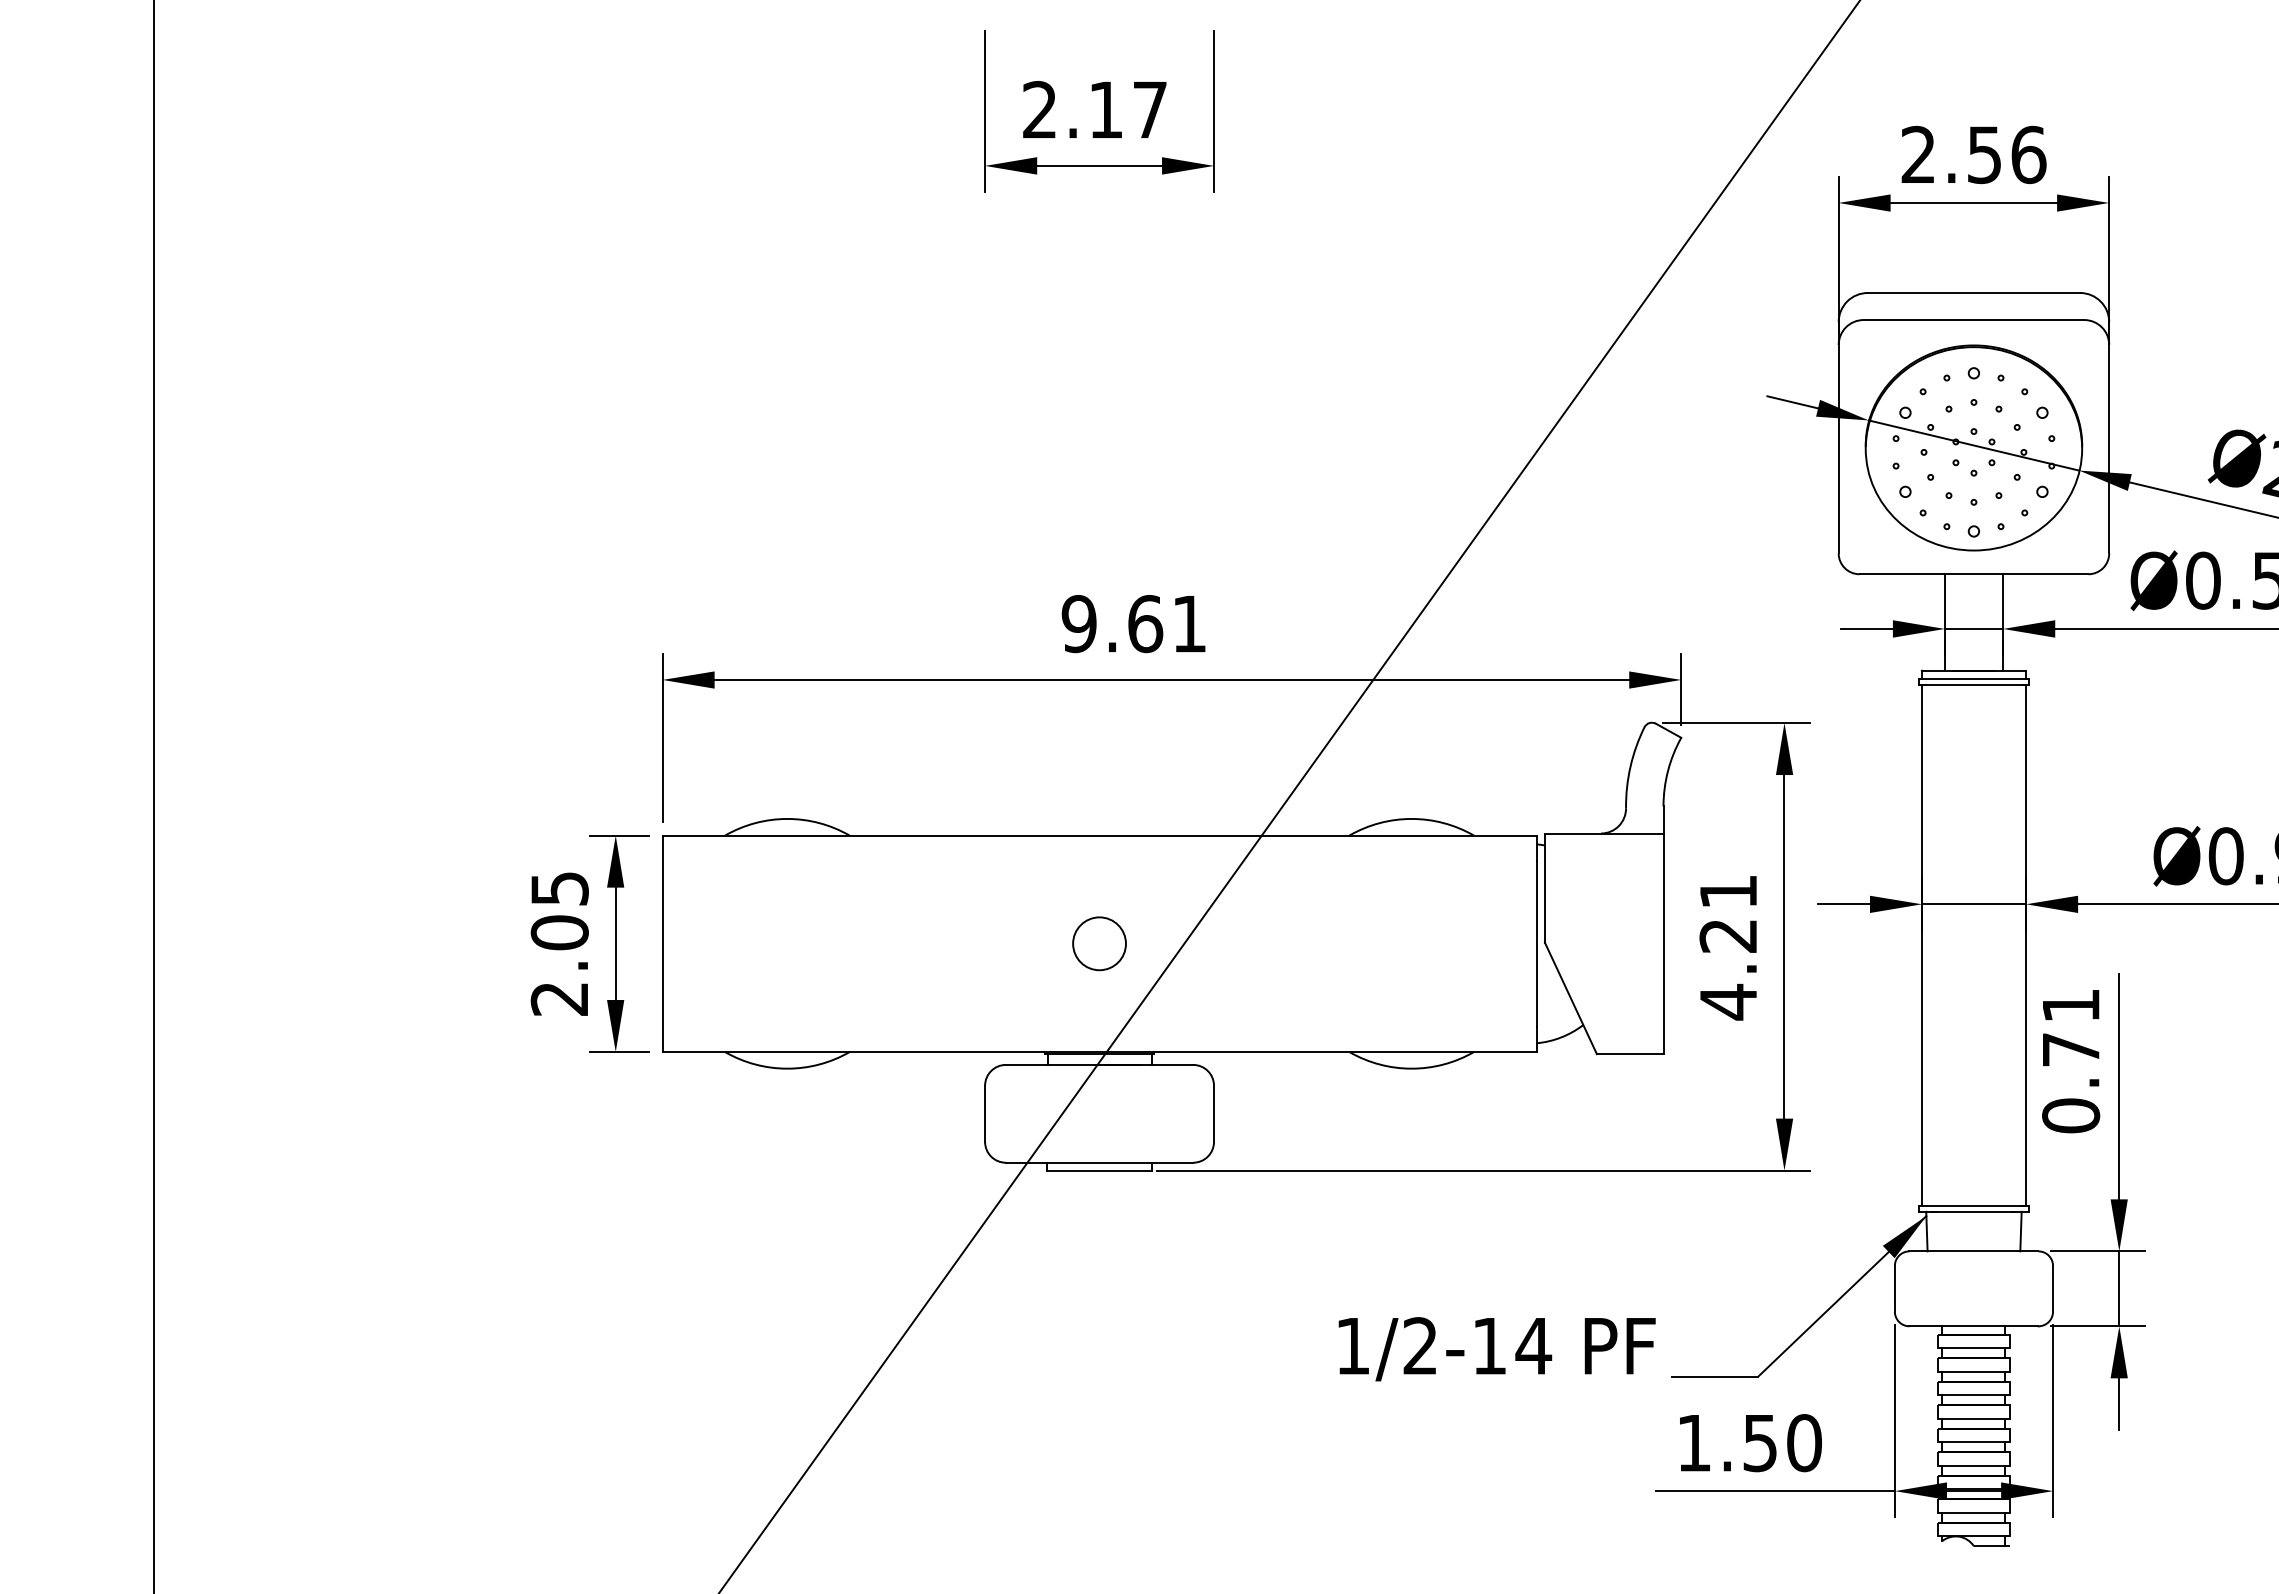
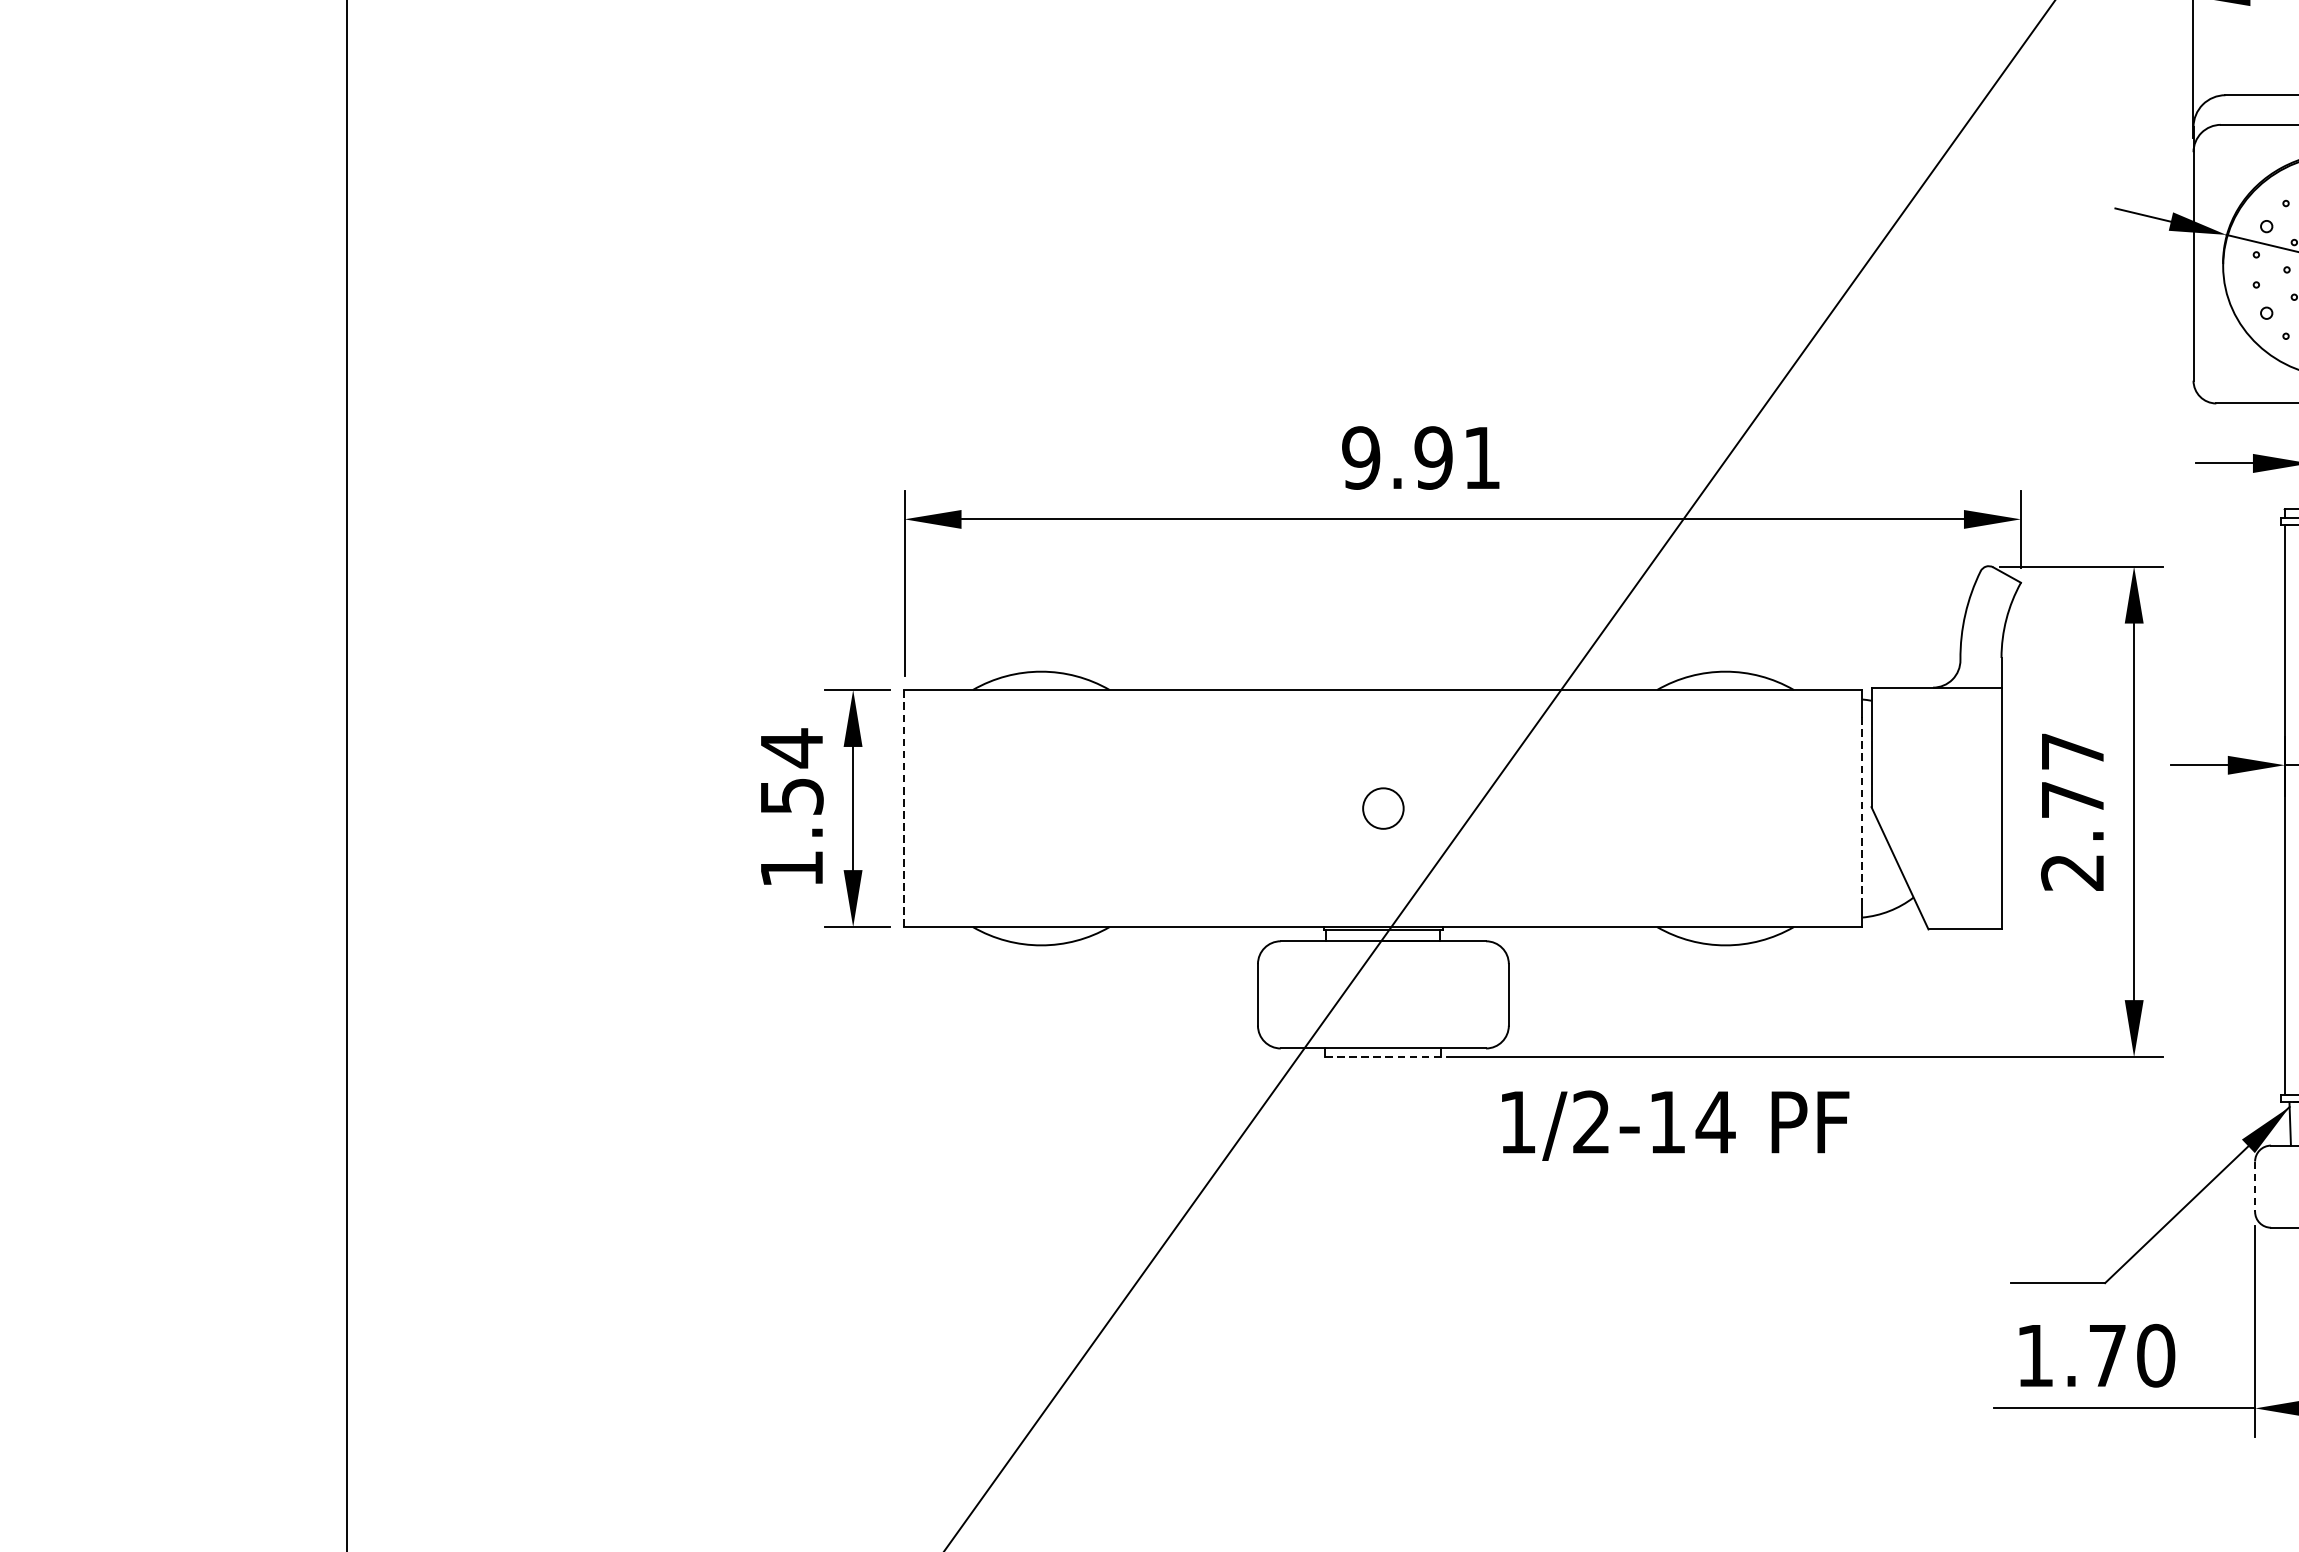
text: (1145, 624) -> (1433, 458), 9.61 -> 9.91
text: (559, 942) -> (791, 807), 2.05 -> 1.54
line: (662, 943) -> (904, 808), solid -> dashed
circle: (1099, 943) -> (1383, 808), size x0.7
line: (1536, 944) -> (1862, 809), solid -> dashed
text: (1727, 947) -> (2071, 812), 4.21 -> 2.77
line: (1099, 1170) -> (1383, 1056), solid -> dashed
line: (1894, 1288) -> (2254, 1186), solid -> dashed
text: (1496, 1349) -> (1674, 1126), moved
text: (1759, 1443) -> (2106, 1356), 1.50 -> 1.70

